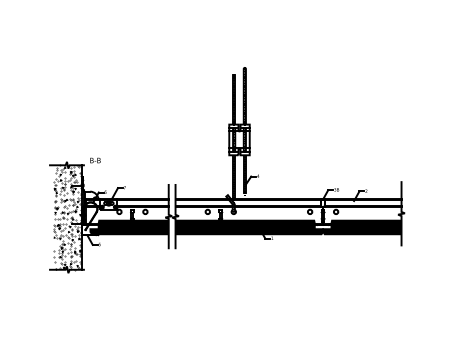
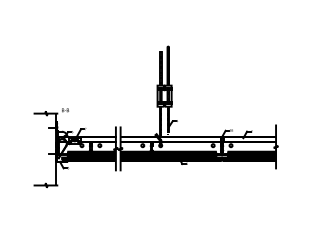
hatch: (67, 217) -> (46, 149), removed

